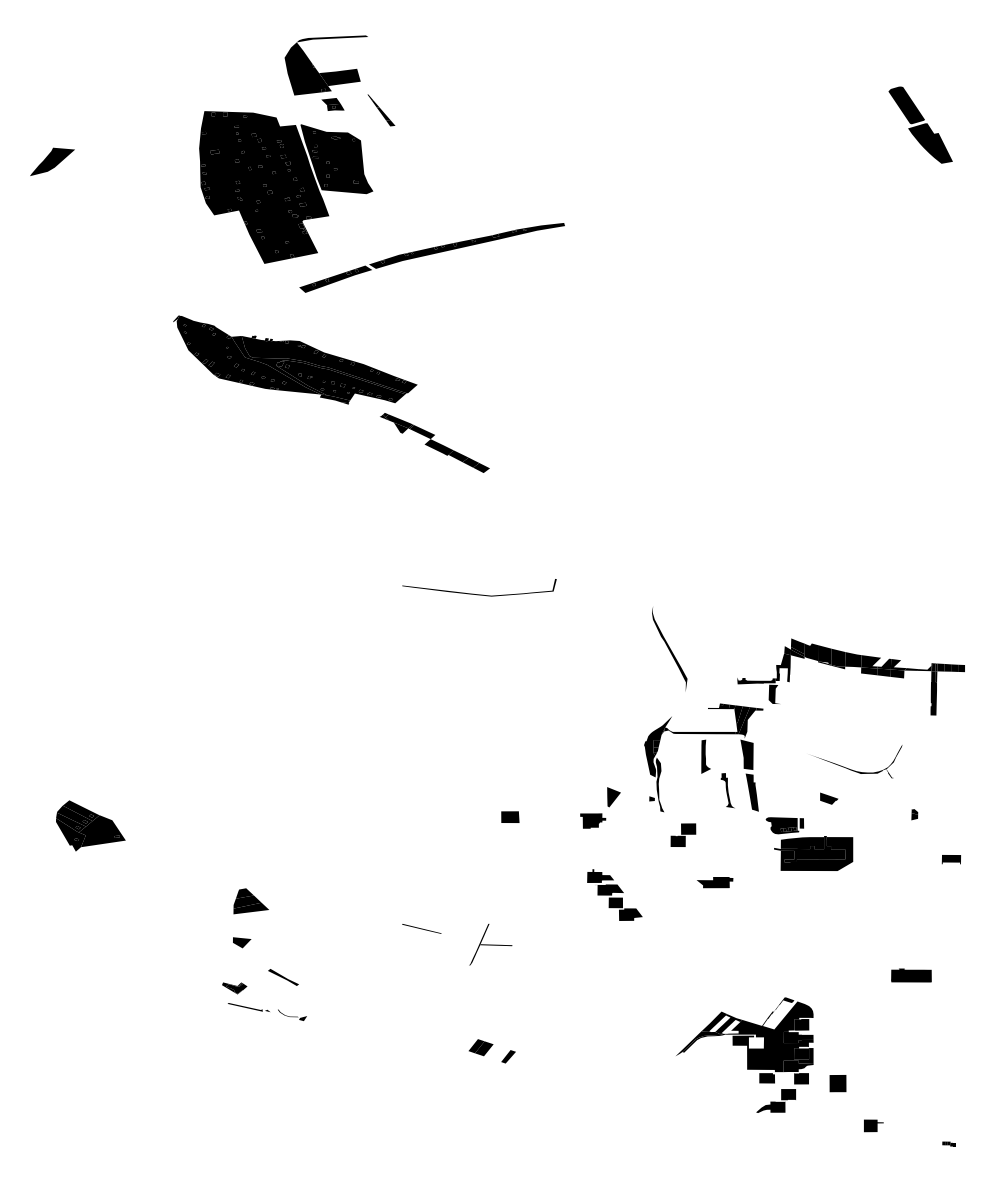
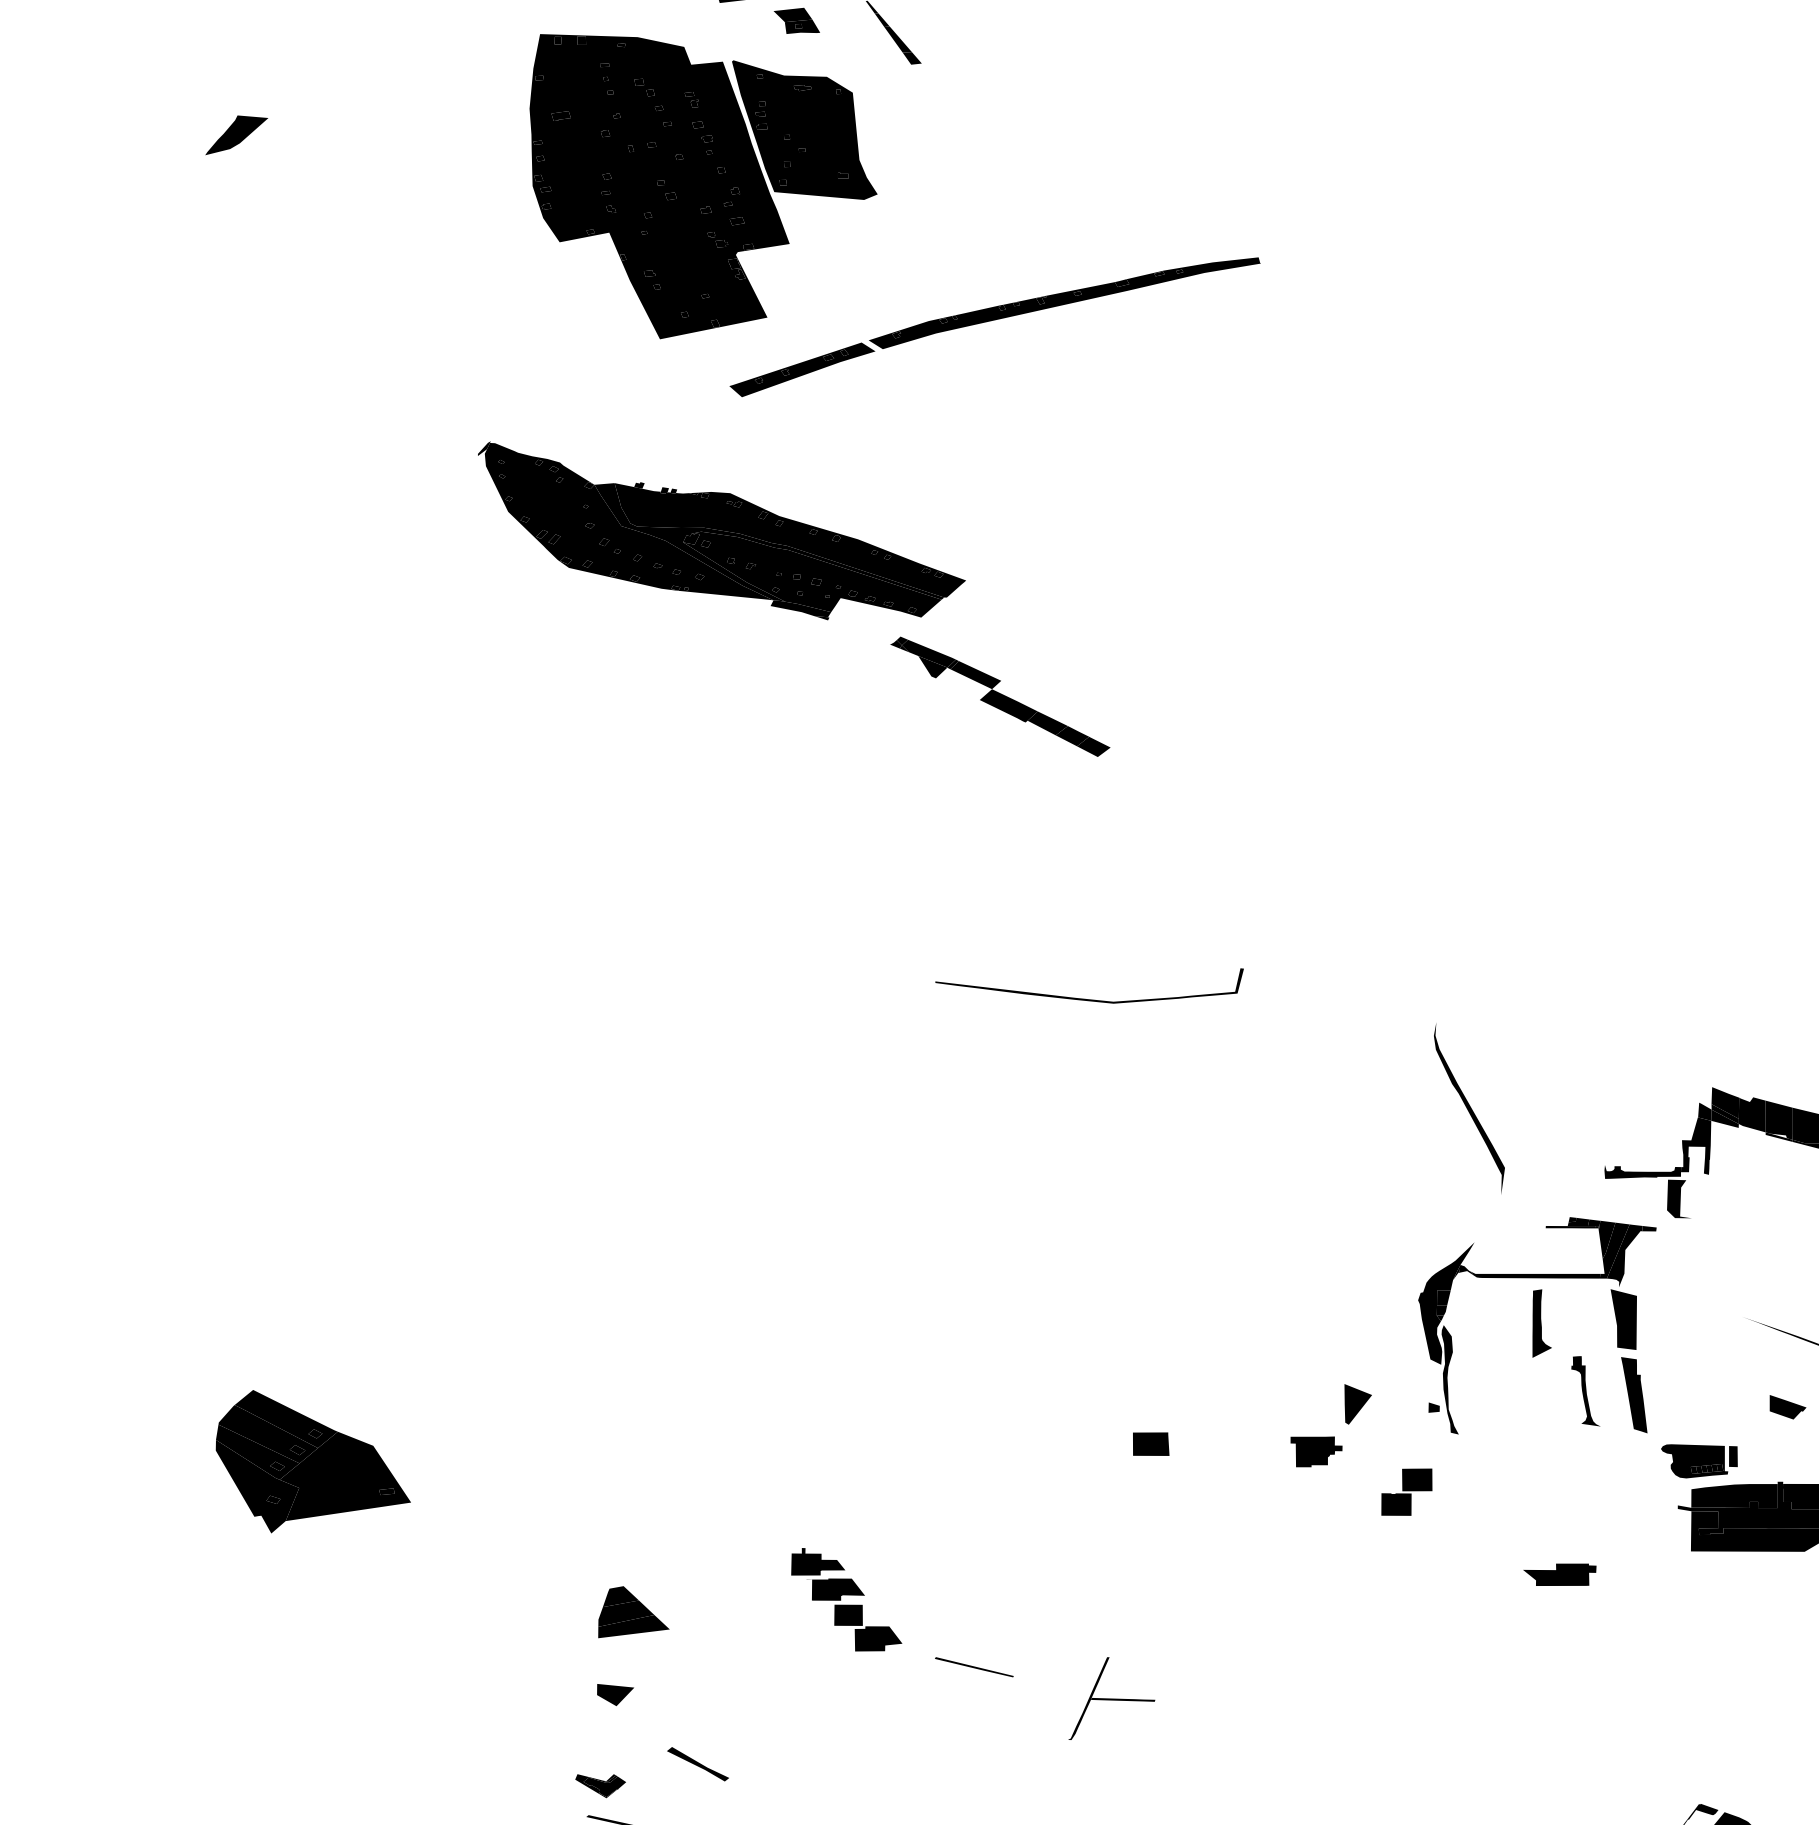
part: (52, 161) -> (236, 134), size x0.7
part: (90, 825) -> (312, 1460), size x1.4
part: (683, 834) -> (1407, 1490), moved
part: (614, 894) -> (845, 1598), moved

